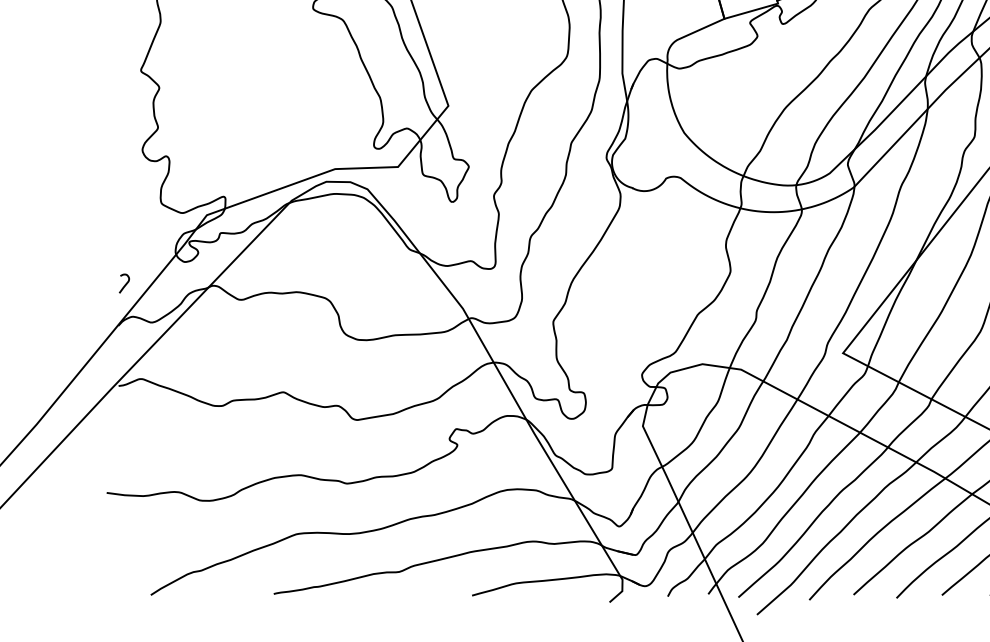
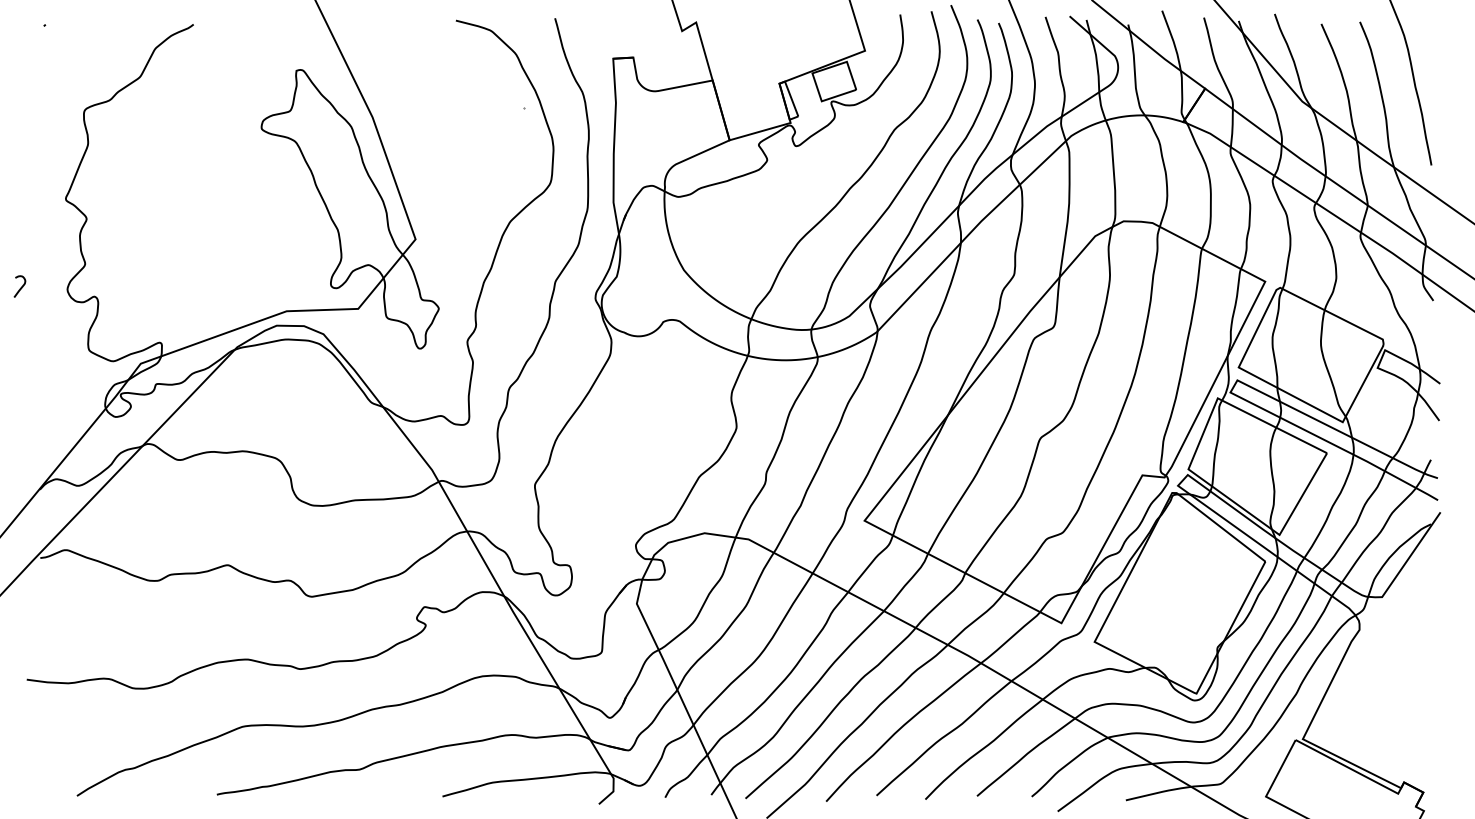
curve: (124, 284) -> (20, 287), moved

